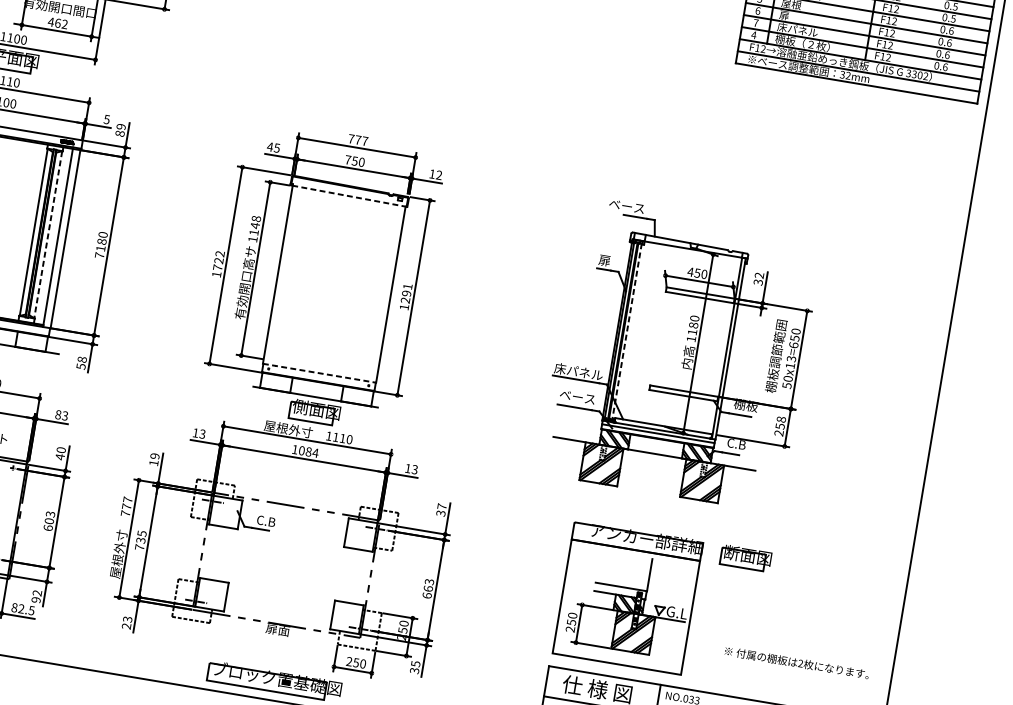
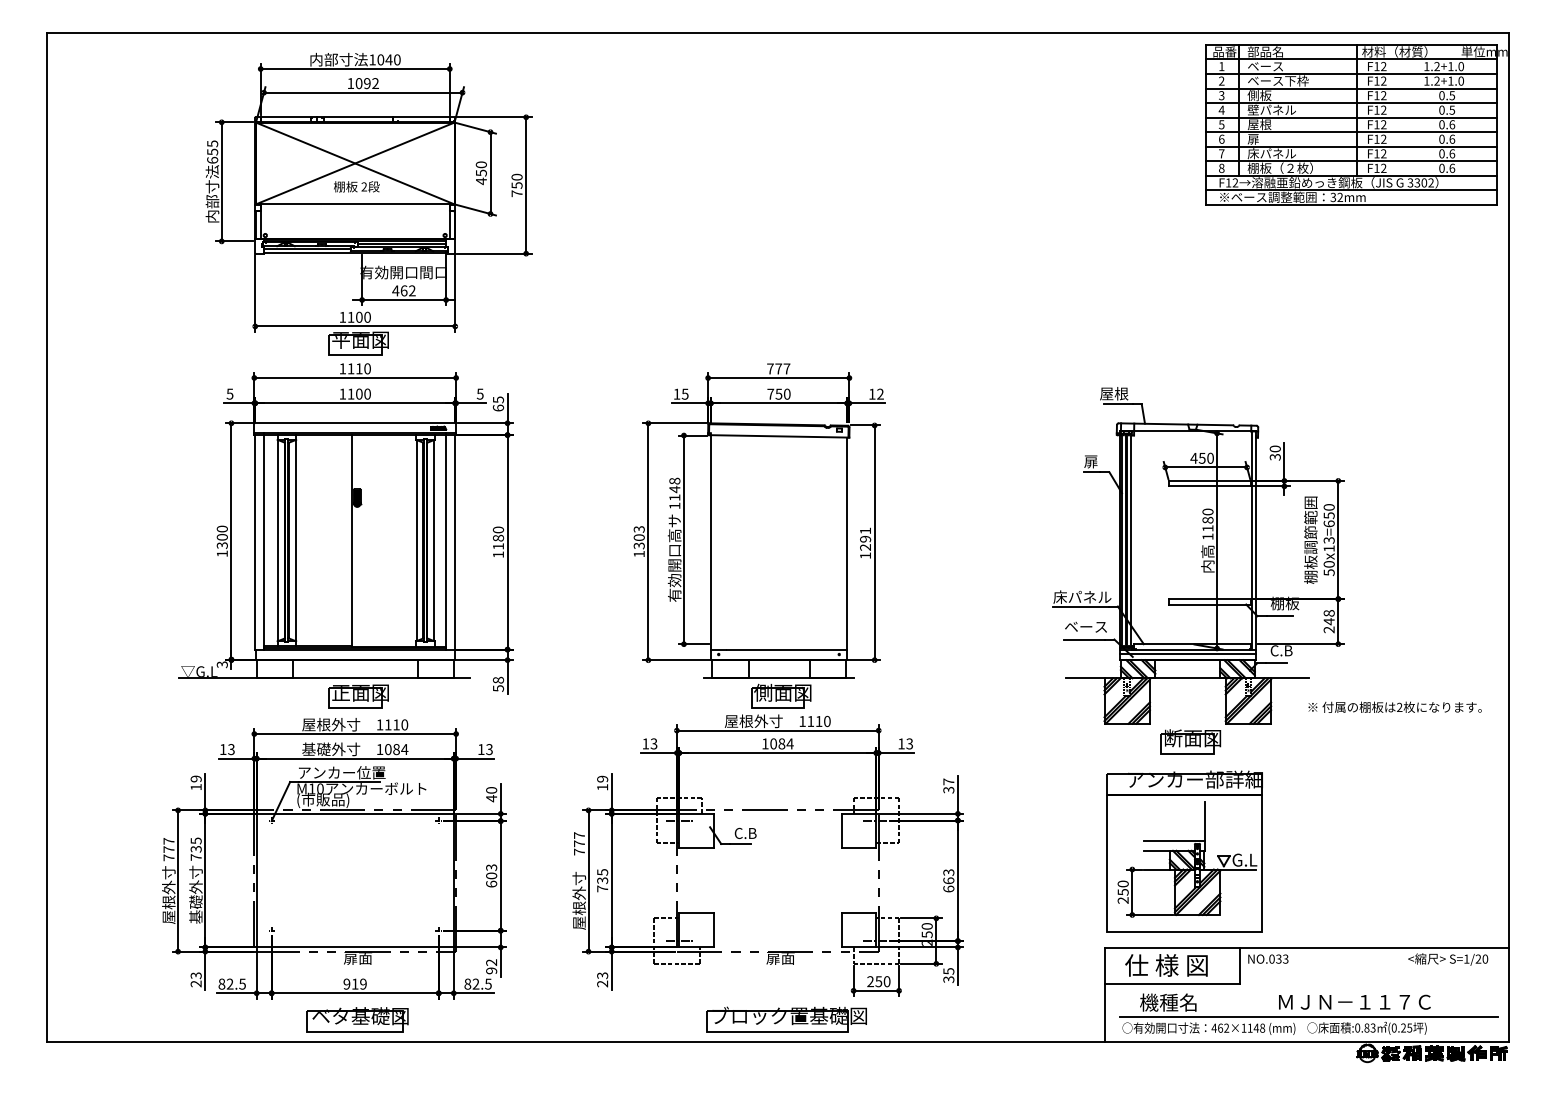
text: (753, 34) -> (1221, 167), 4 -> 8
text: (119, 129) -> (497, 403), 89 -> 65
text: (269, 146) -> (676, 393), 45 -> 15
line: (348, 196) -> (778, 436), dashed -> solid
text: (626, 206) -> (1106, 393), ベース -> 屋根
line: (48, 234) -> (434, 540), dashed -> solid
text: (99, 255) -> (498, 554), 7180 -> 1180
text: (218, 260) -> (638, 537), 1722 -> 1303
text: (758, 275) -> (1274, 448), 32 -> 30
line: (627, 332) -> (1131, 541), dashed -> solid
line: (319, 373) -> (779, 649), dashed -> solid
text: (58, 414) -> (481, 749), 83 -> 13
text: (779, 426) -> (1328, 621), 258 -> 248
part: (745, 557) -> (1190, 741), moved
text: (796, 662) -> (1394, 706), moved

